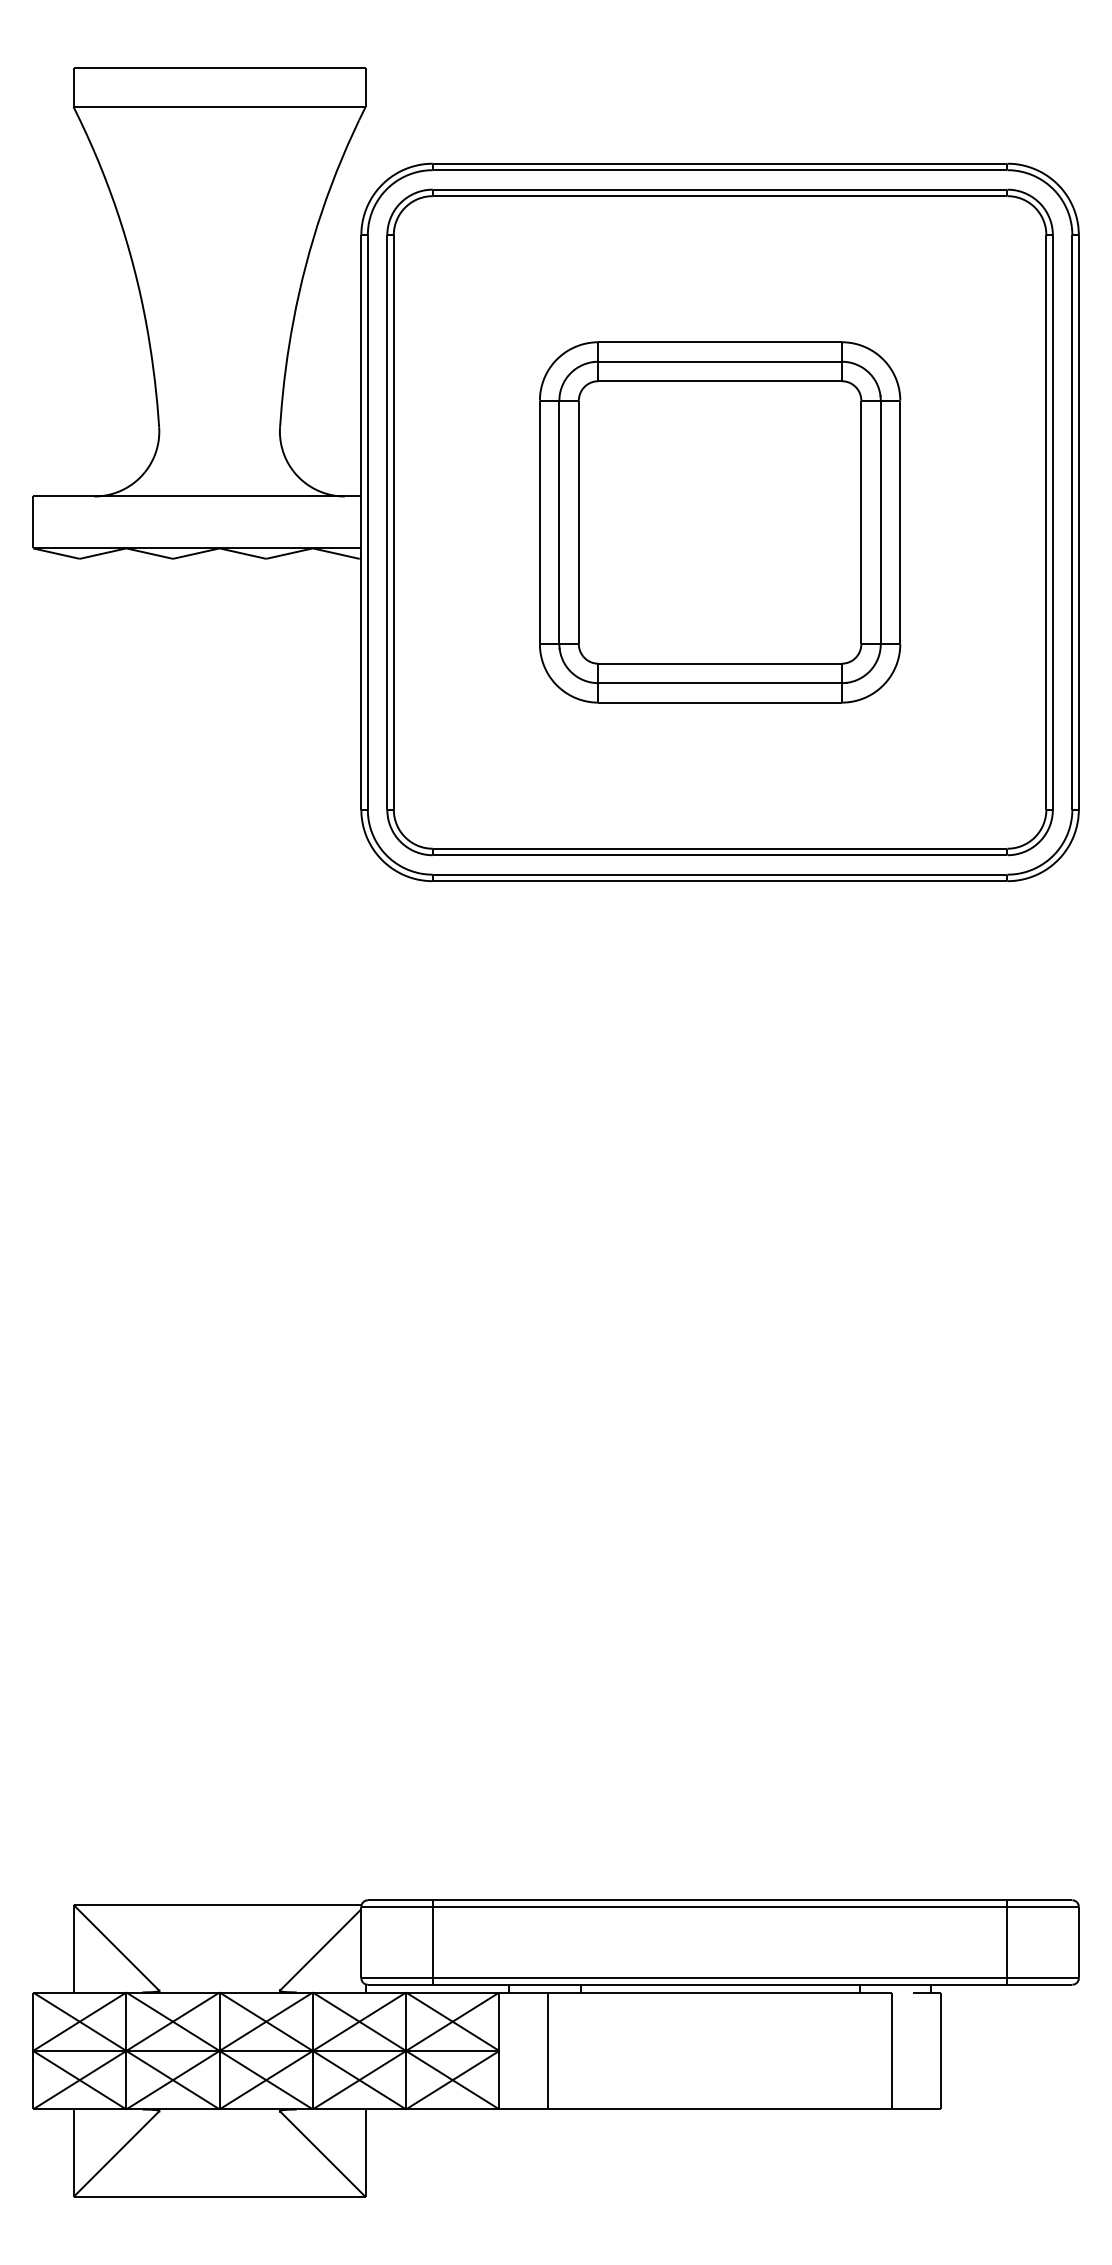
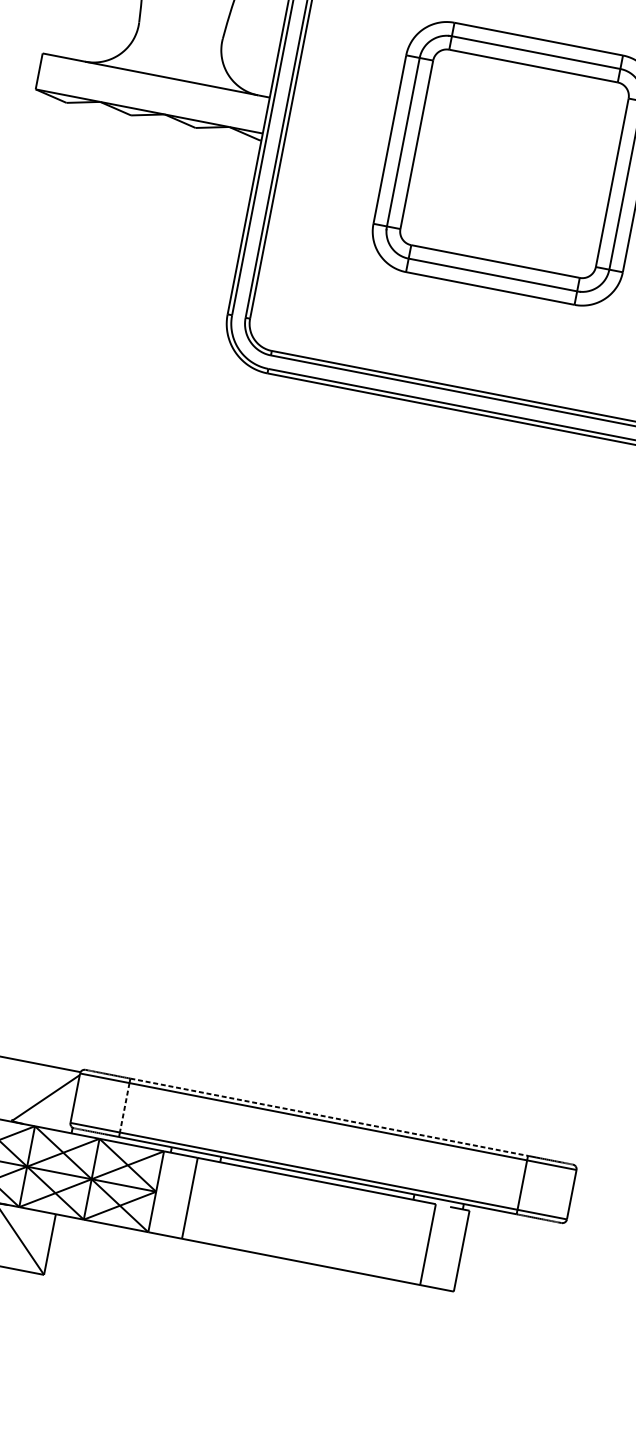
line: (720, 1900) -> (329, 1117), solid -> dashed
line: (432, 1942) -> (124, 1107), solid -> dashed

